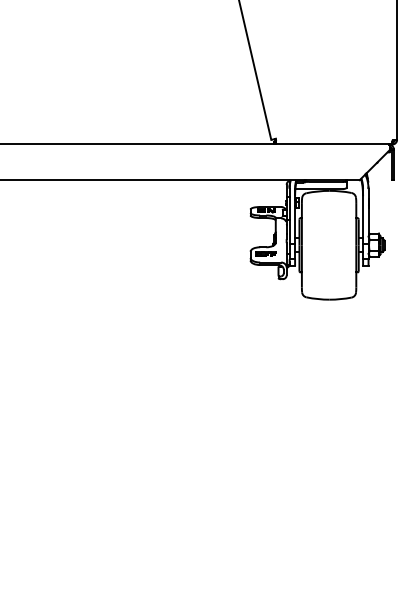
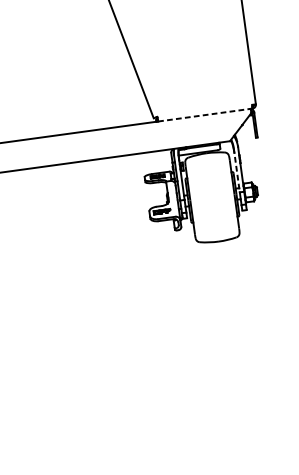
line: (334, 144) -> (205, 115), solid -> dashed
line: (363, 216) -> (237, 170), solid -> dashed

